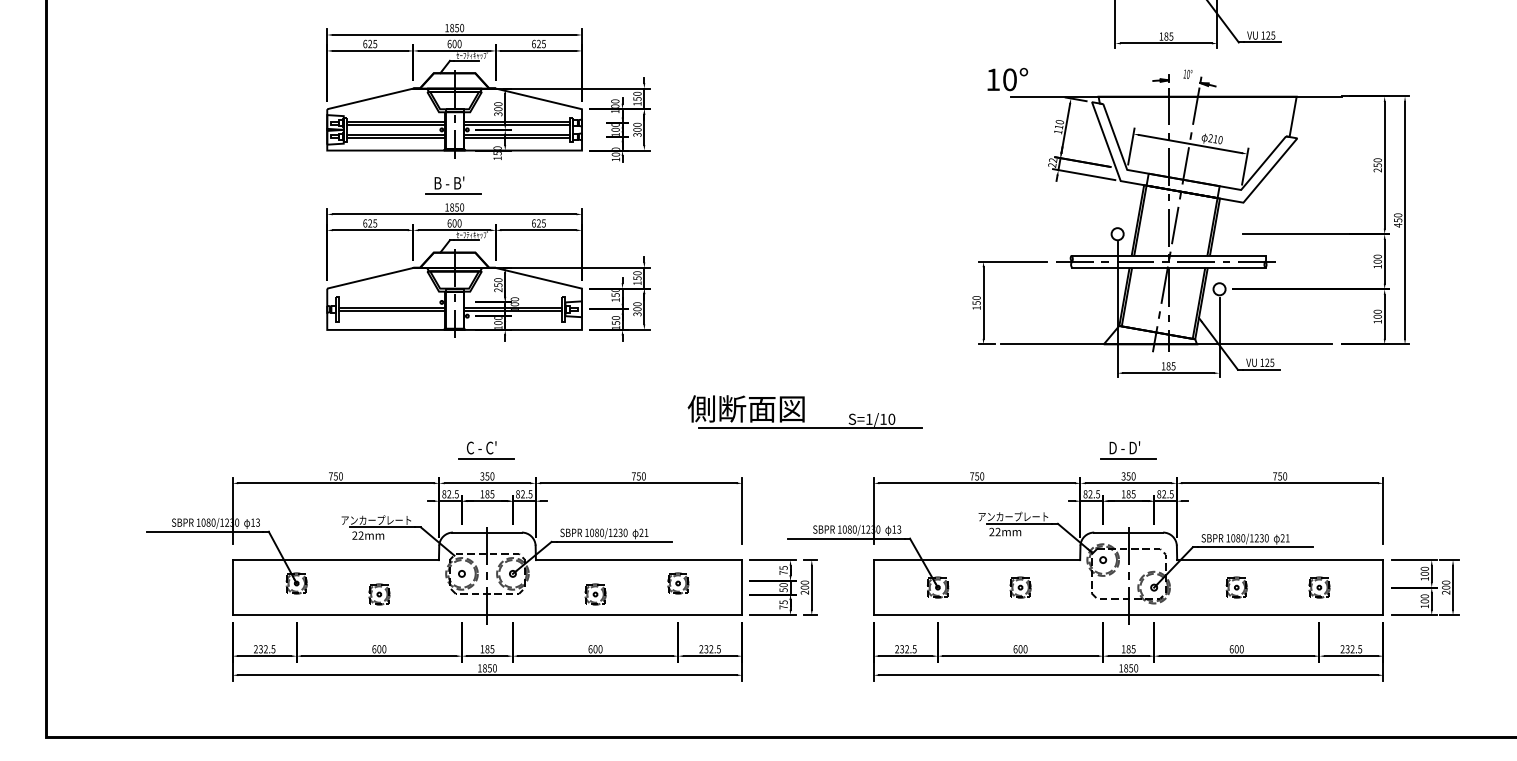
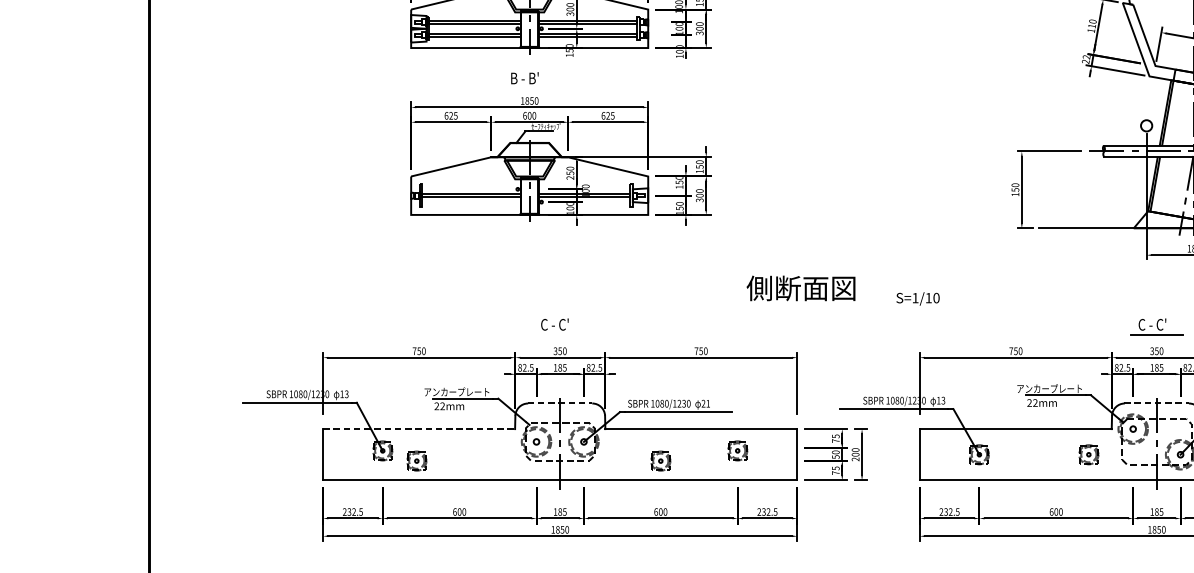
line: (453, 193) -> (528, 87), removed
line: (810, 427) -> (860, 305), removed
text: (1124, 447) -> (1153, 324), D - D' -> C - C'
line: (486, 458) -> (559, 334), removed
line: (487, 532) -> (560, 403), solid -> dashed
line: (1128, 532) -> (1156, 403), solid -> dashed
line: (336, 560) -> (419, 429), solid -> dashed
part: (1020, 587) -> (1088, 454), moved
part: (379, 594) -> (416, 461), moved

